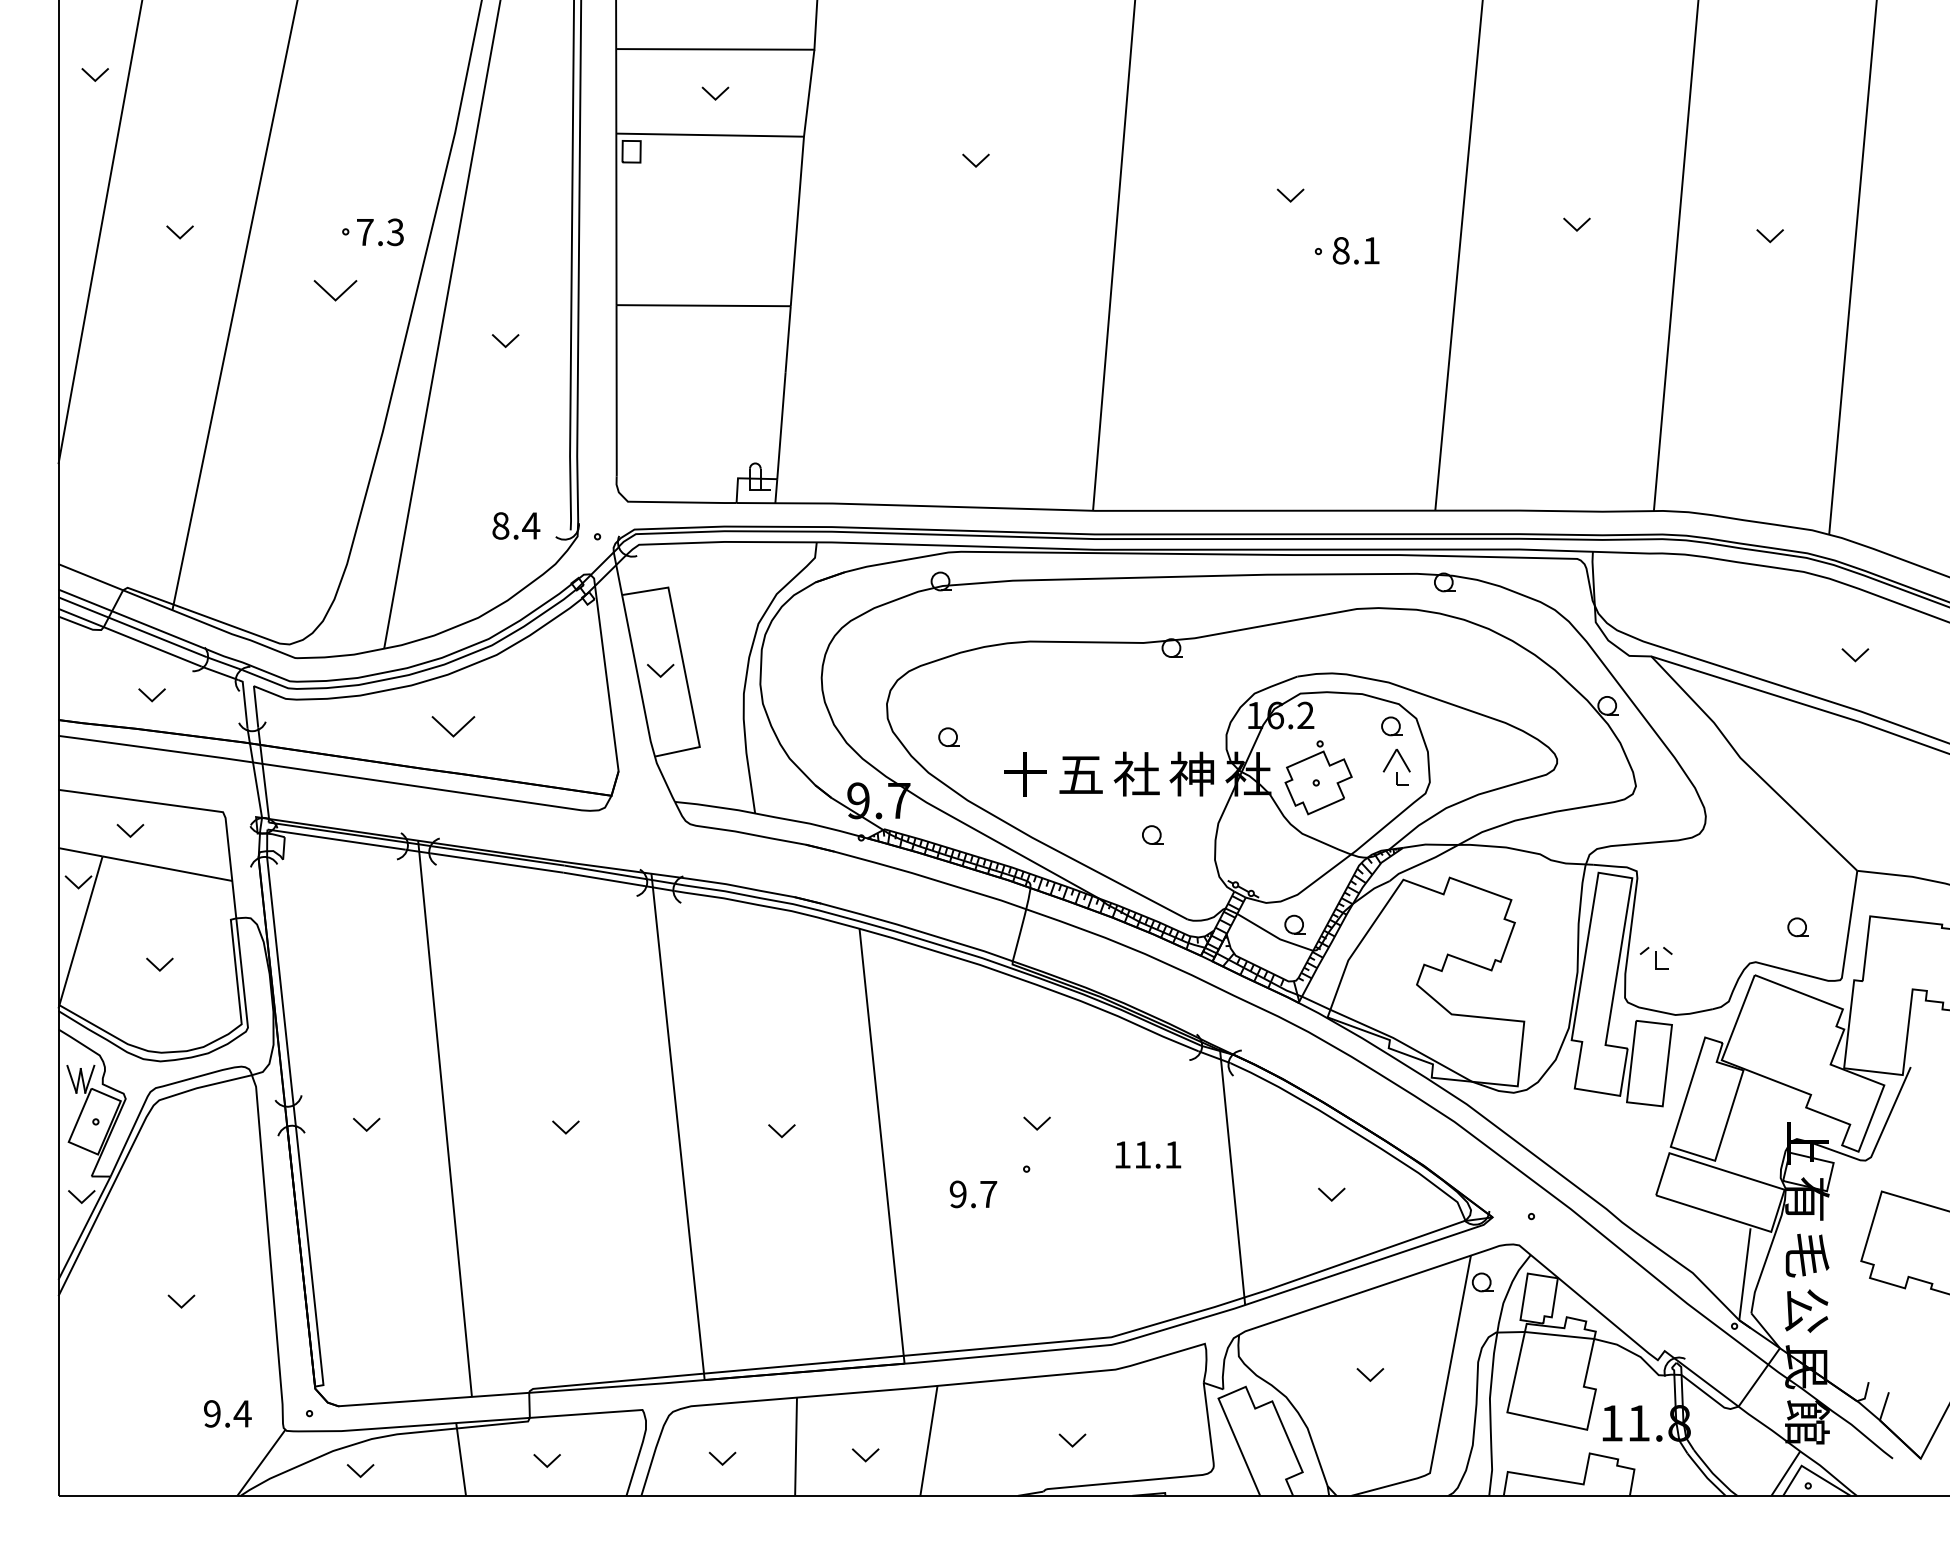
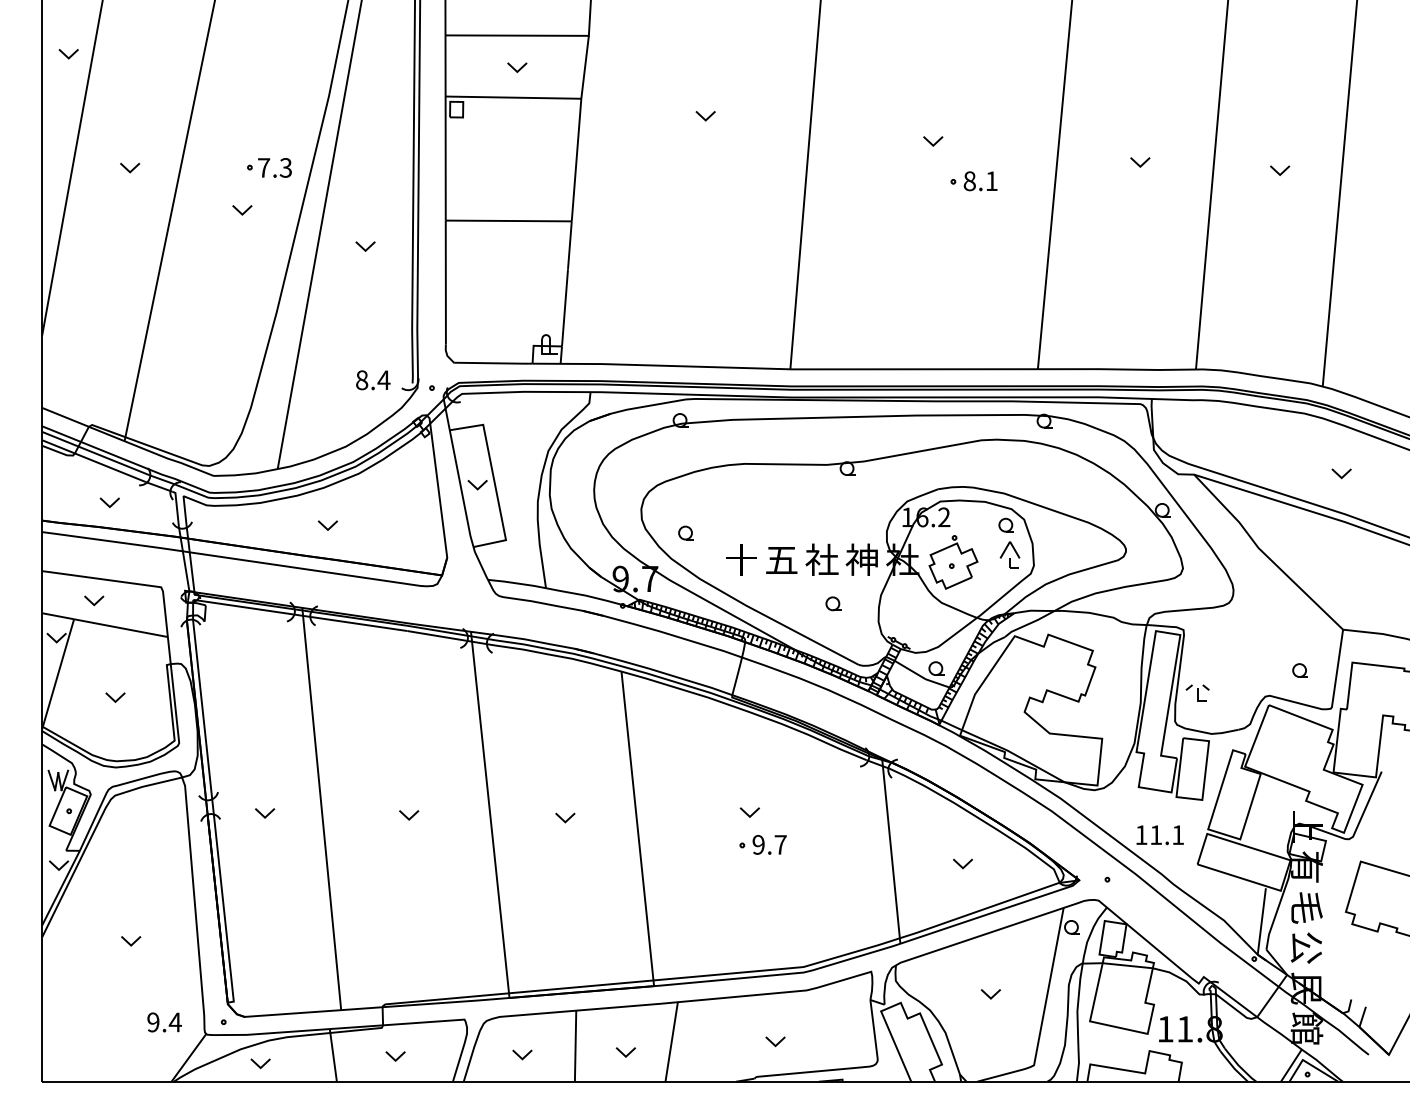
part: (334, 290) -> (241, 210), size x0.62
part: (453, 726) -> (327, 525), size x0.62
text: (1148, 1154) -> (1160, 834), moved
text: (973, 1194) -> (769, 844), moved

